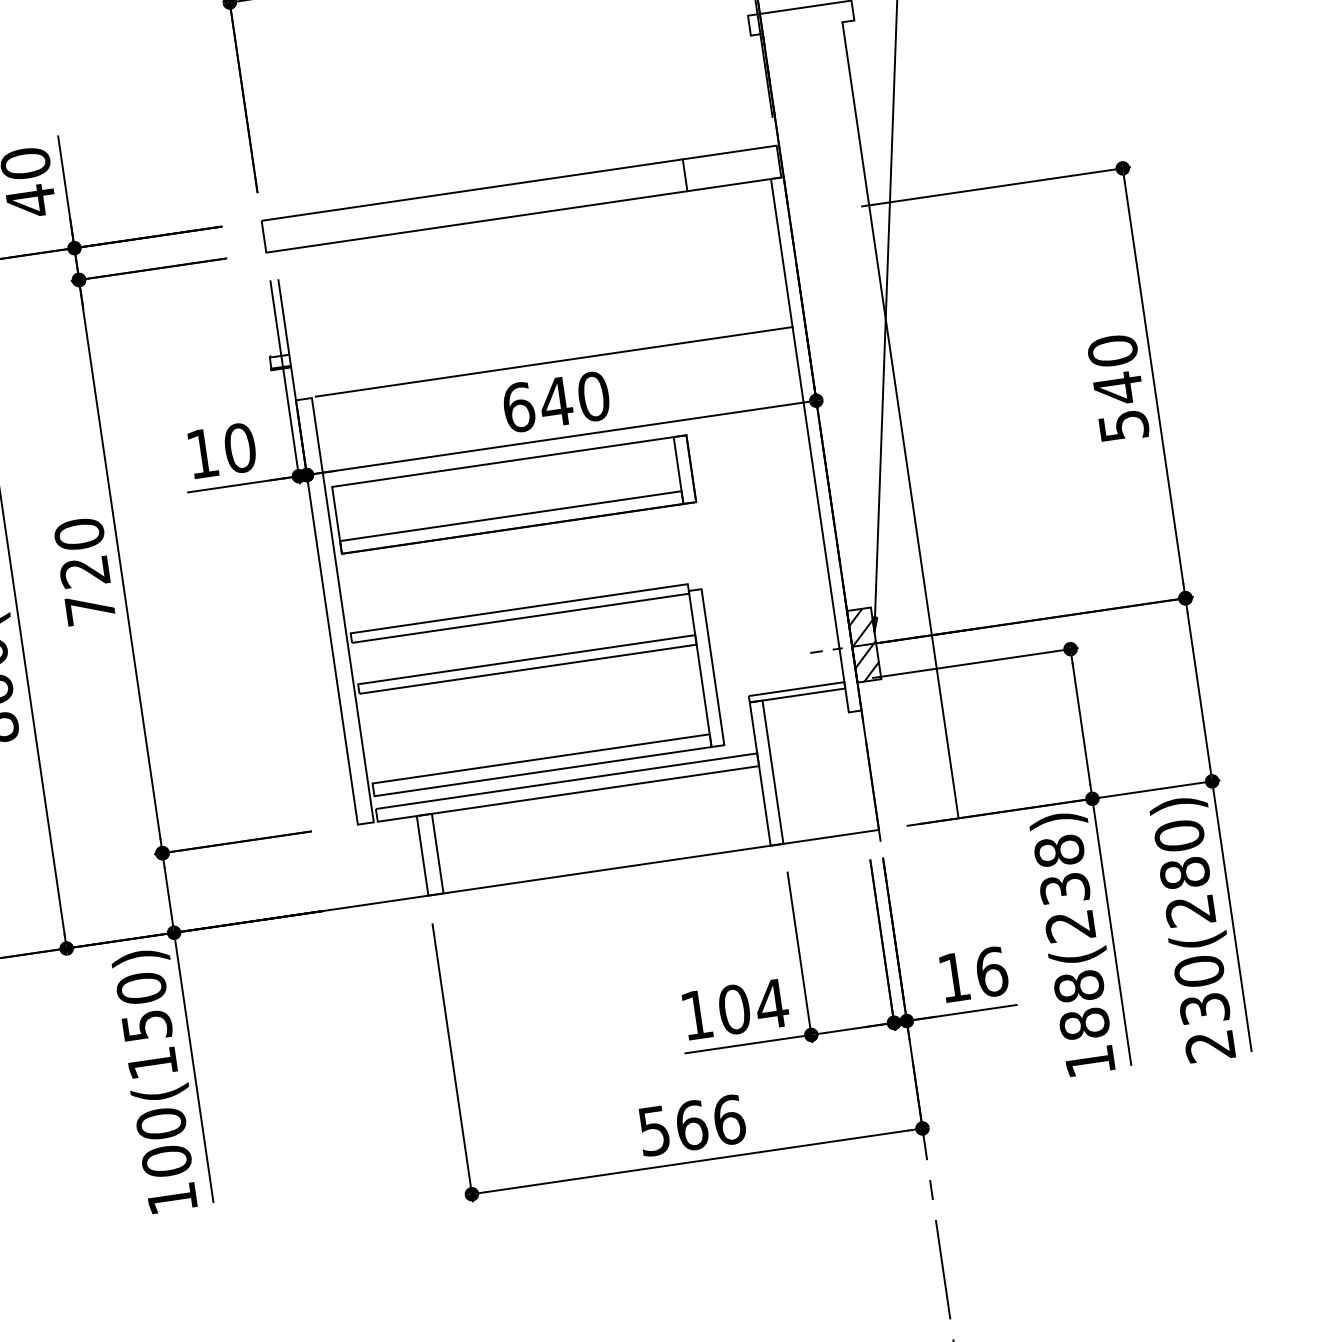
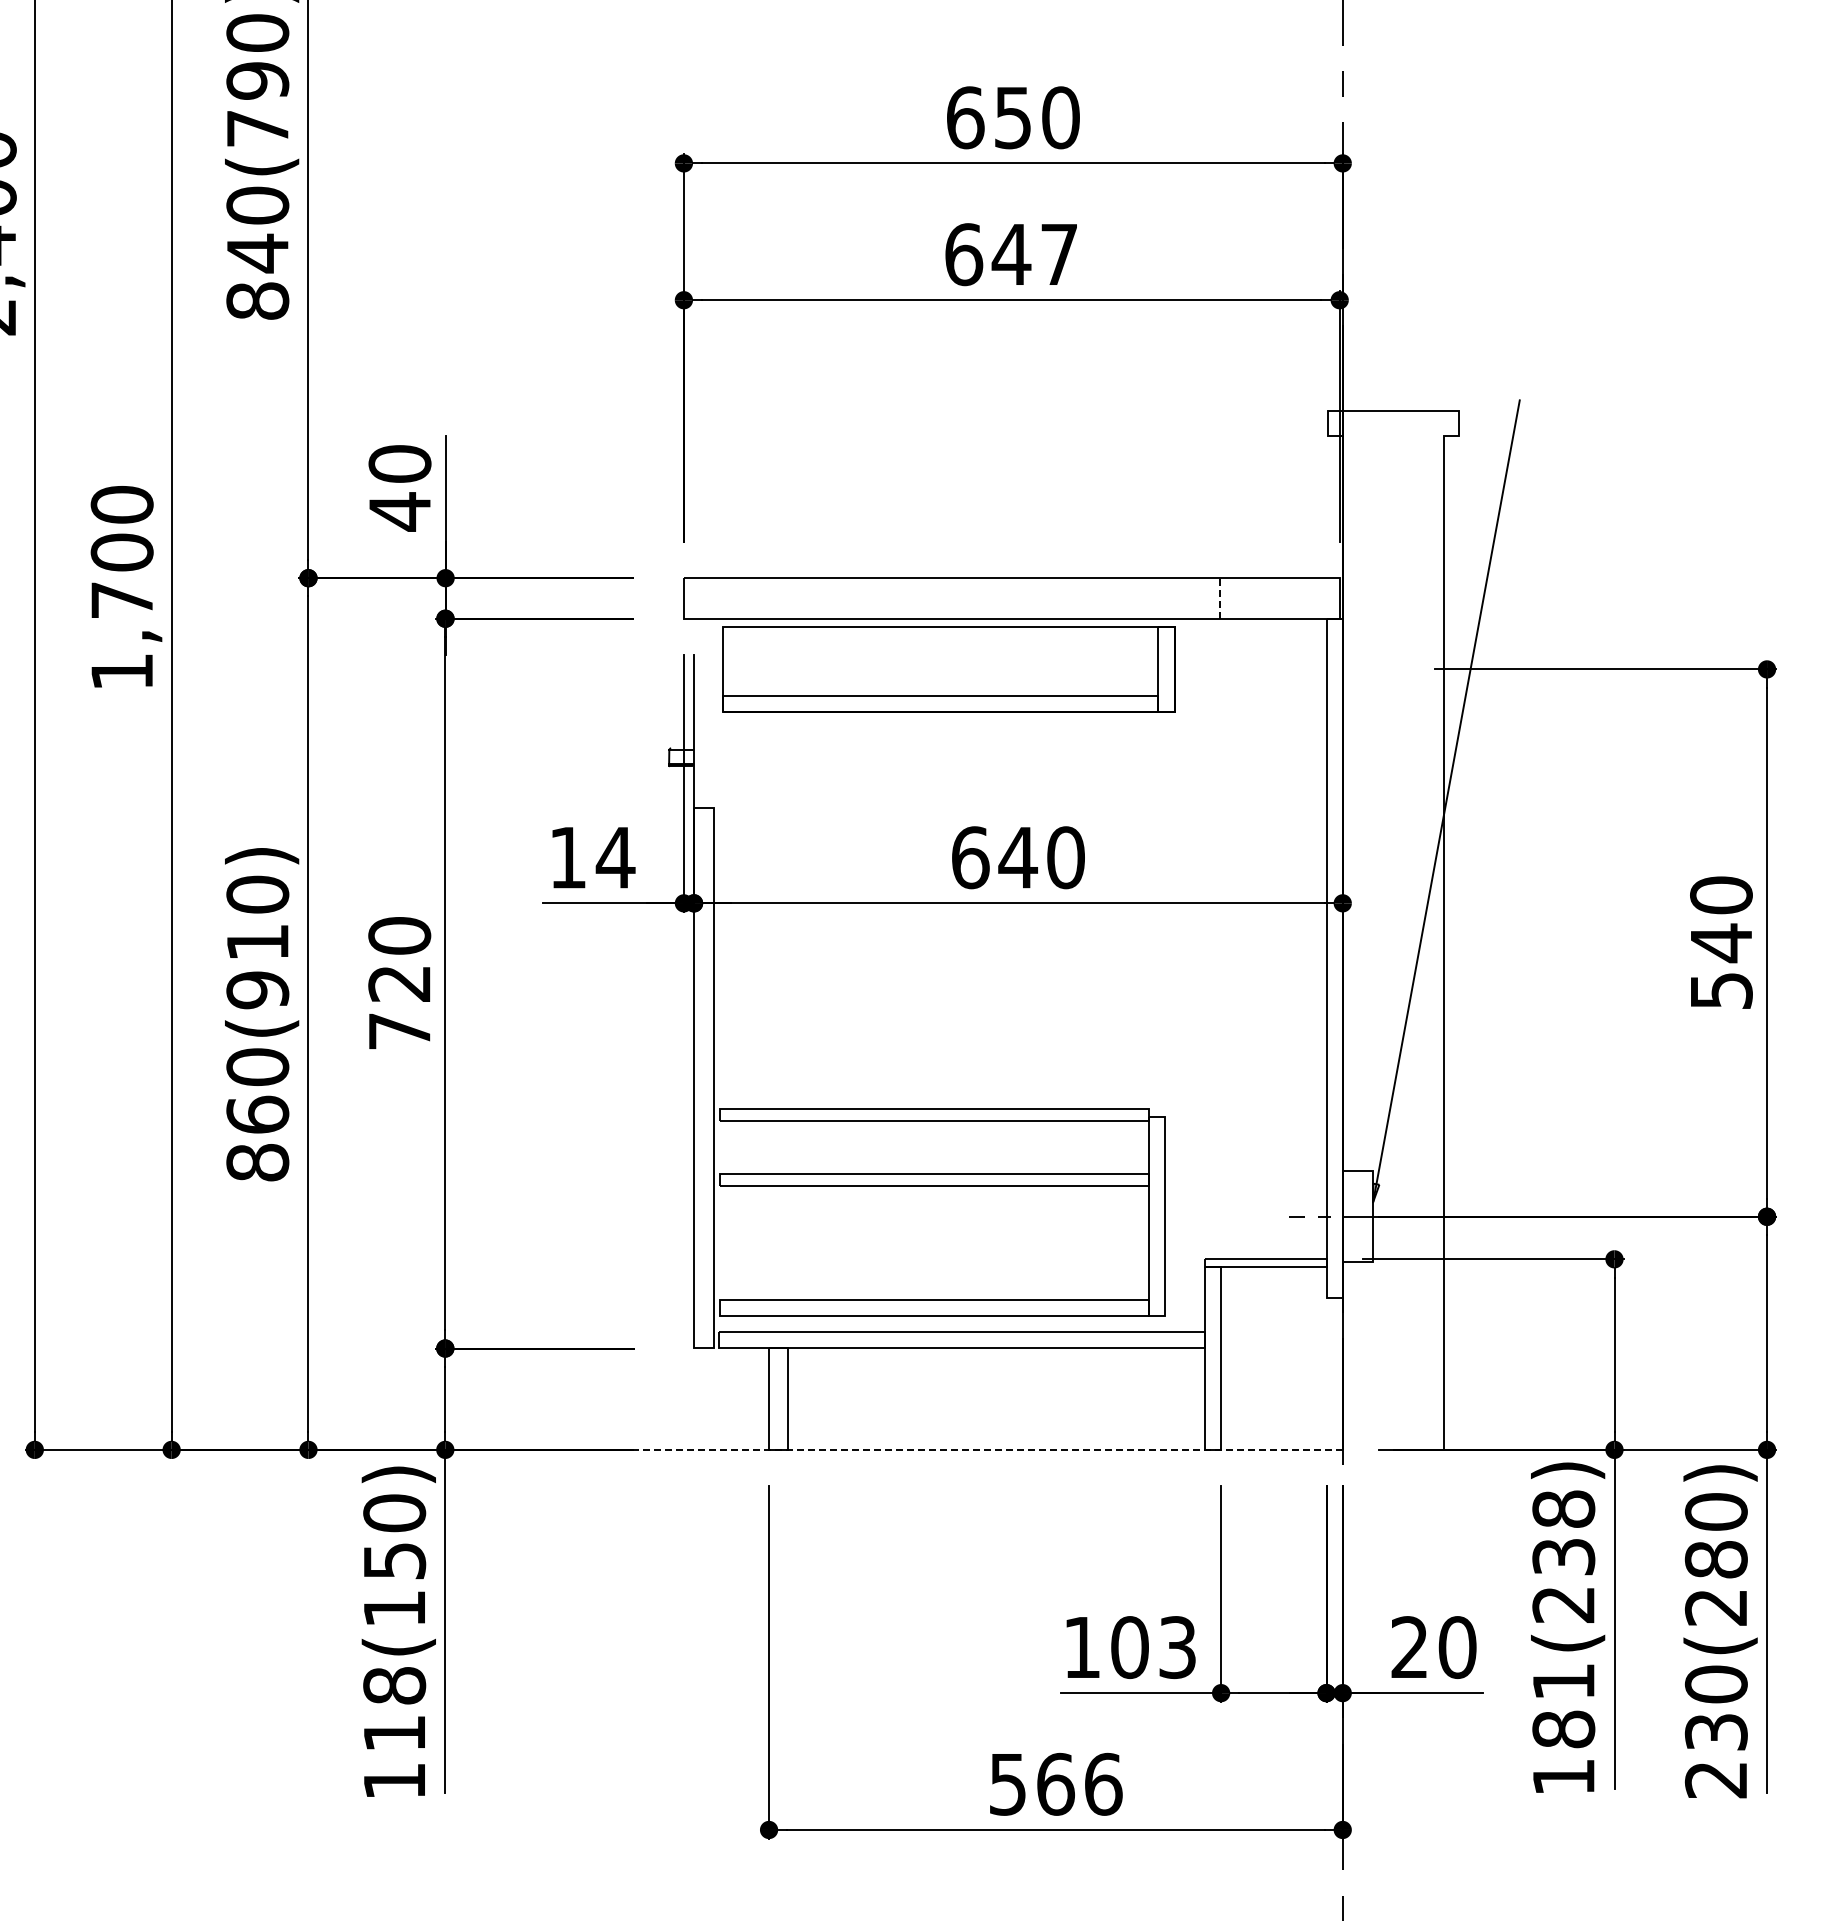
line: (685, 174) -> (1220, 597), solid -> dashed
line: (553, 362) -> (1022, 807), removed
text: (239, 448) -> (615, 857), 10 -> 14
part: (513, 494) -> (948, 669), moved
hatch: (863, 644) -> (1357, 1216), removed
line: (571, 874) -> (951, 1449), solid -> dashed
text: (972, 974) -> (1433, 1647), 16 -> 20
text: (1078, 986) -> (1563, 1681), 188(238) -> 181(238)
text: (771, 1004) -> (1177, 1647), 104 -> 103
text: (163, 1142) -> (394, 1709), 100(150) -> 118(150)

